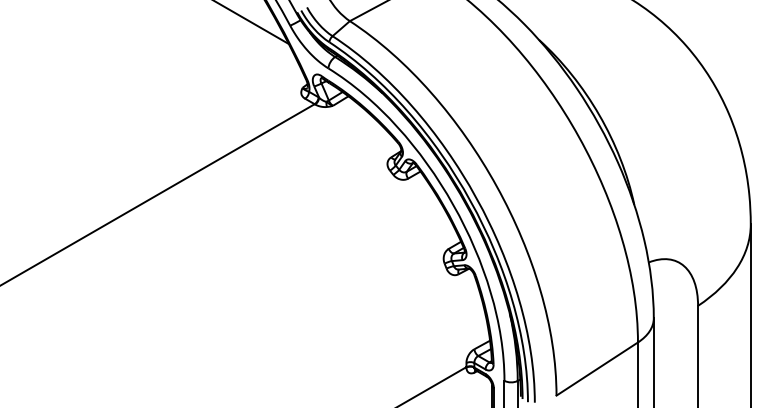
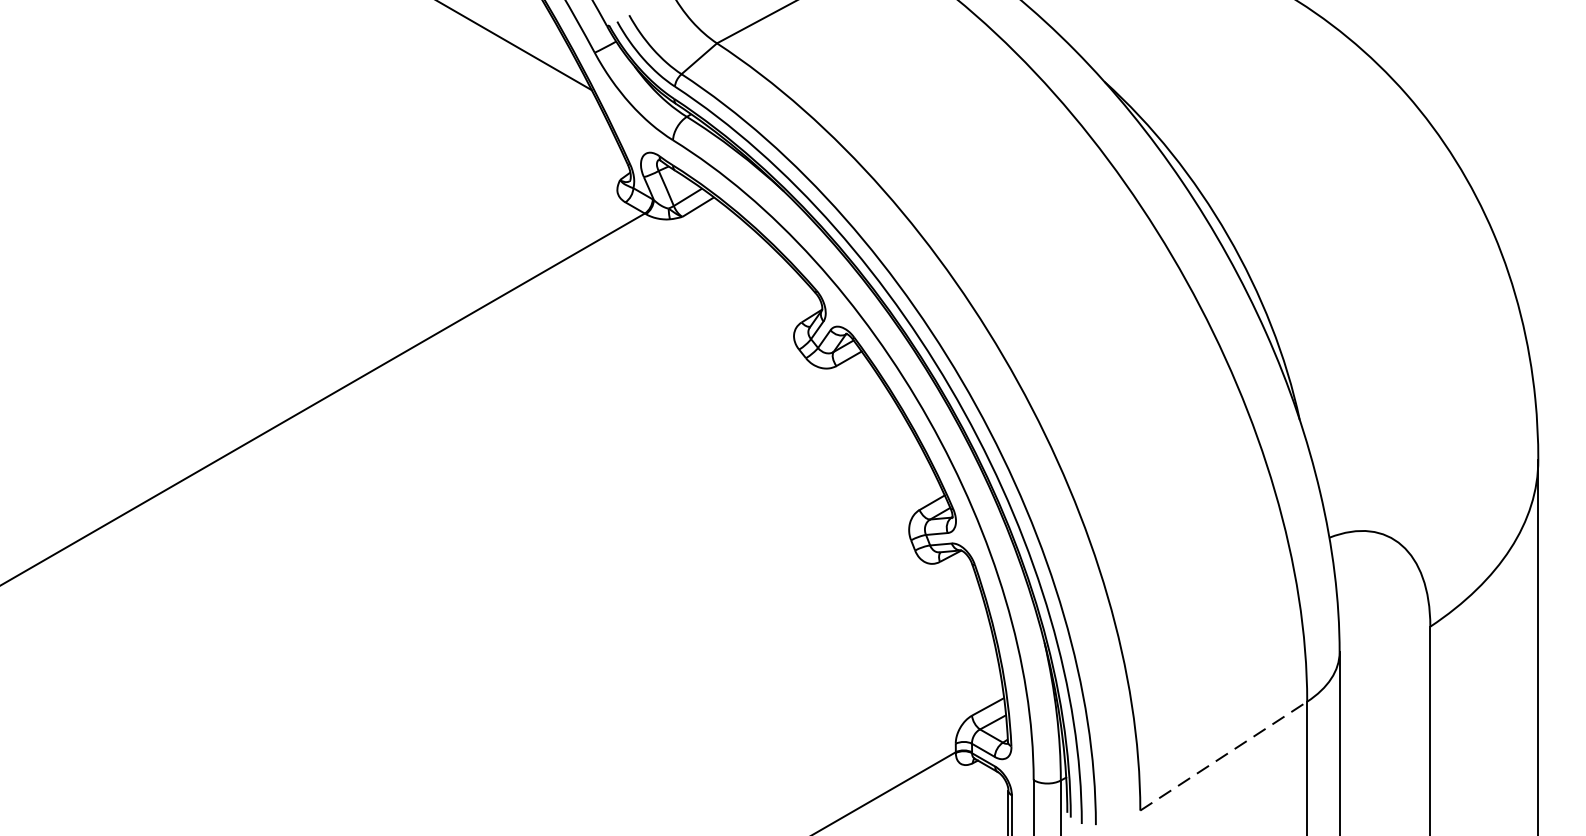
line: (597, 369) -> (1224, 757), solid -> dashed

